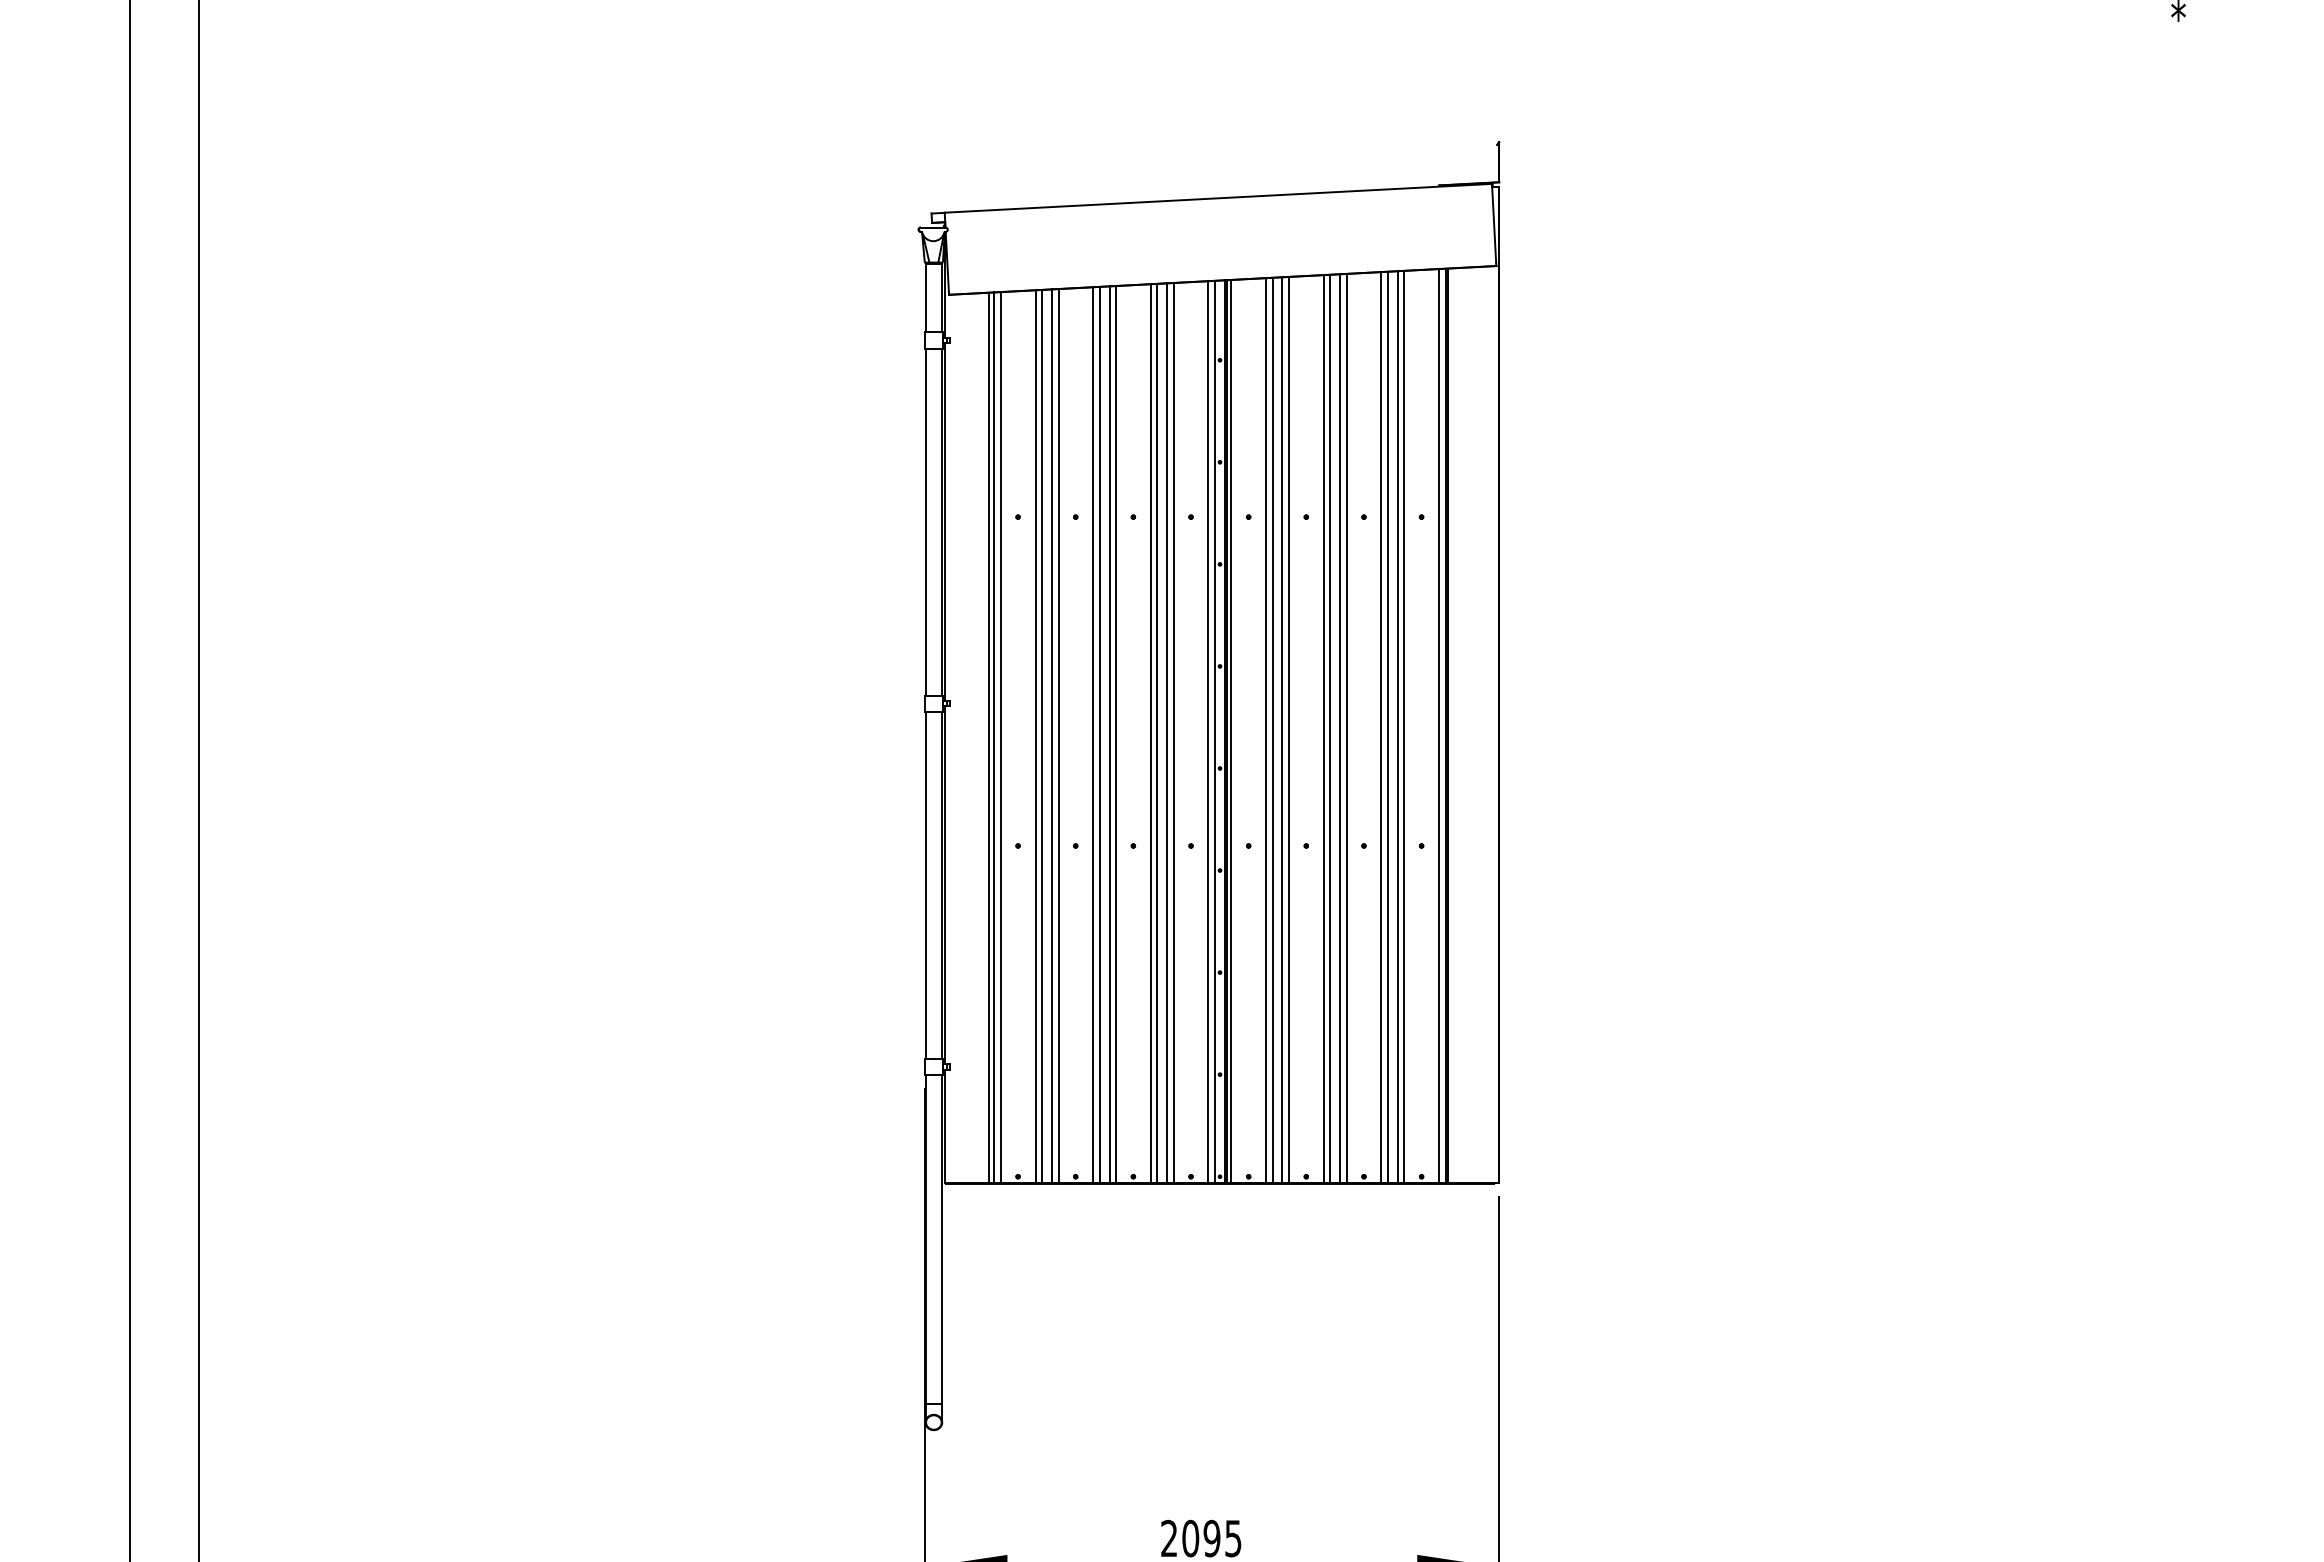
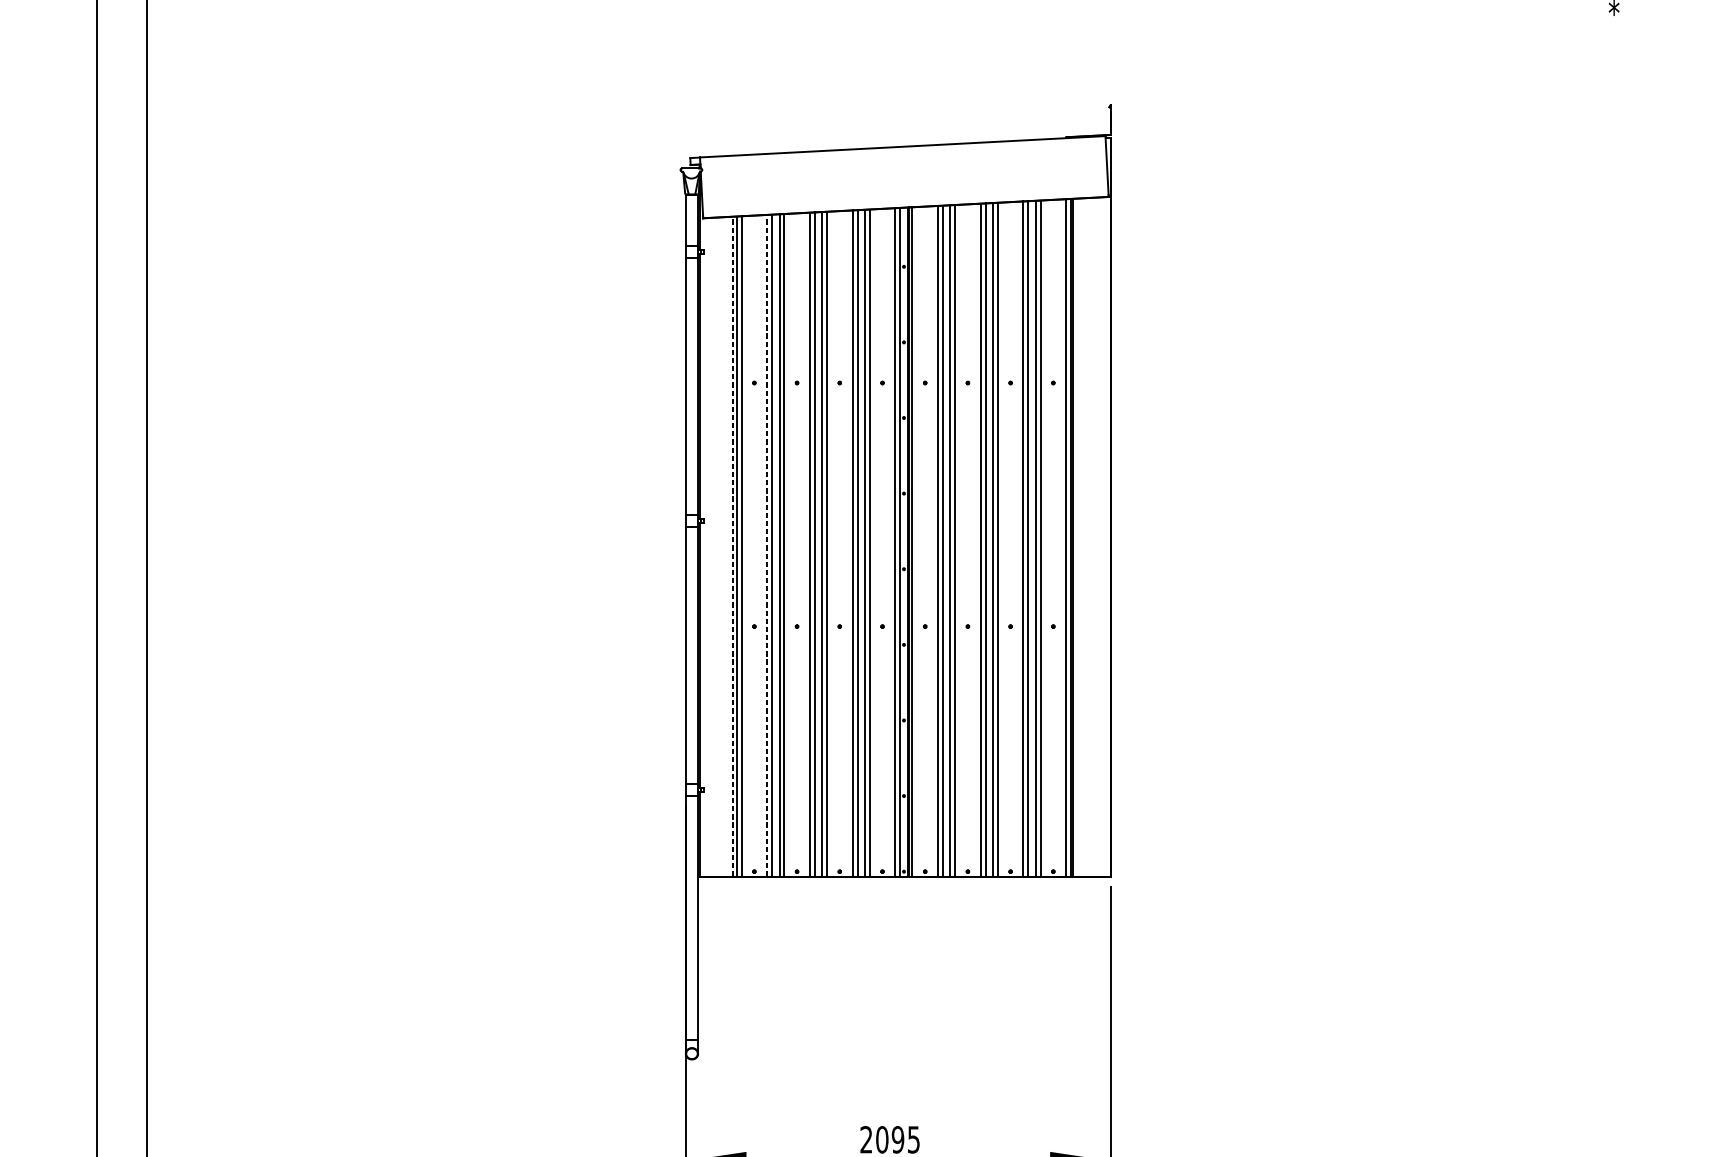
line: (1035, 736) -> (767, 545), solid -> dashed
line: (989, 737) -> (733, 546), solid -> dashed

